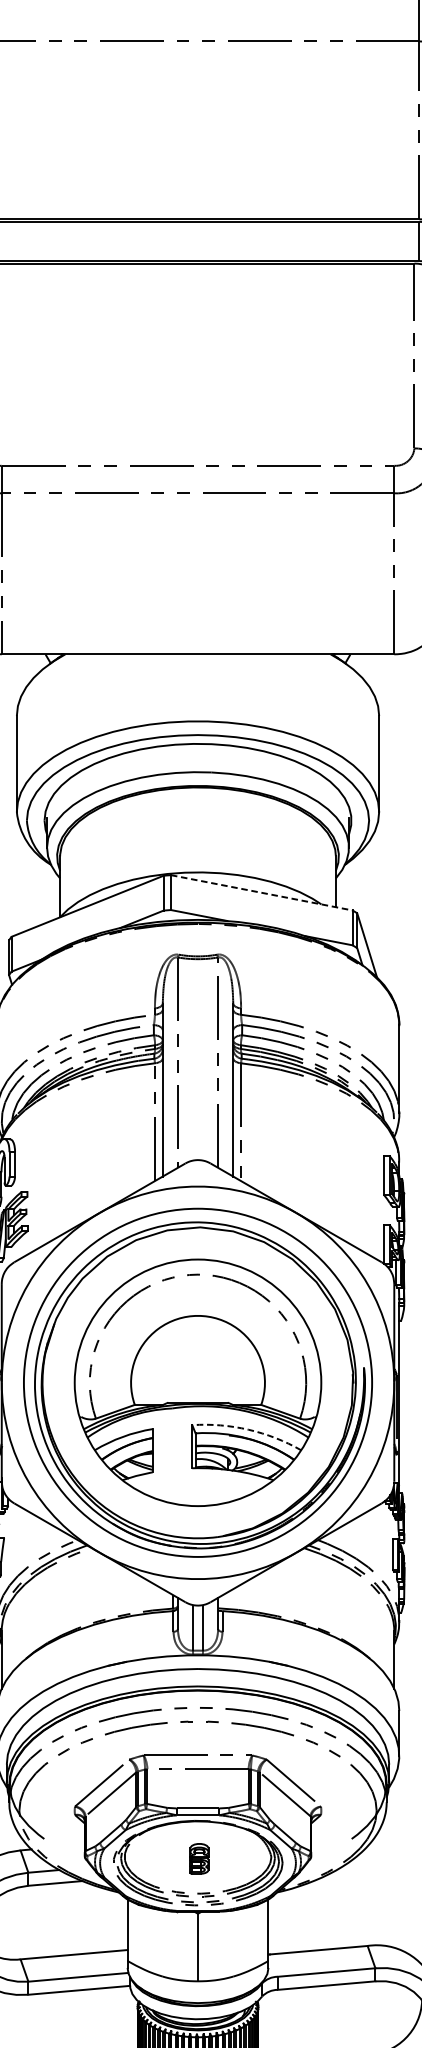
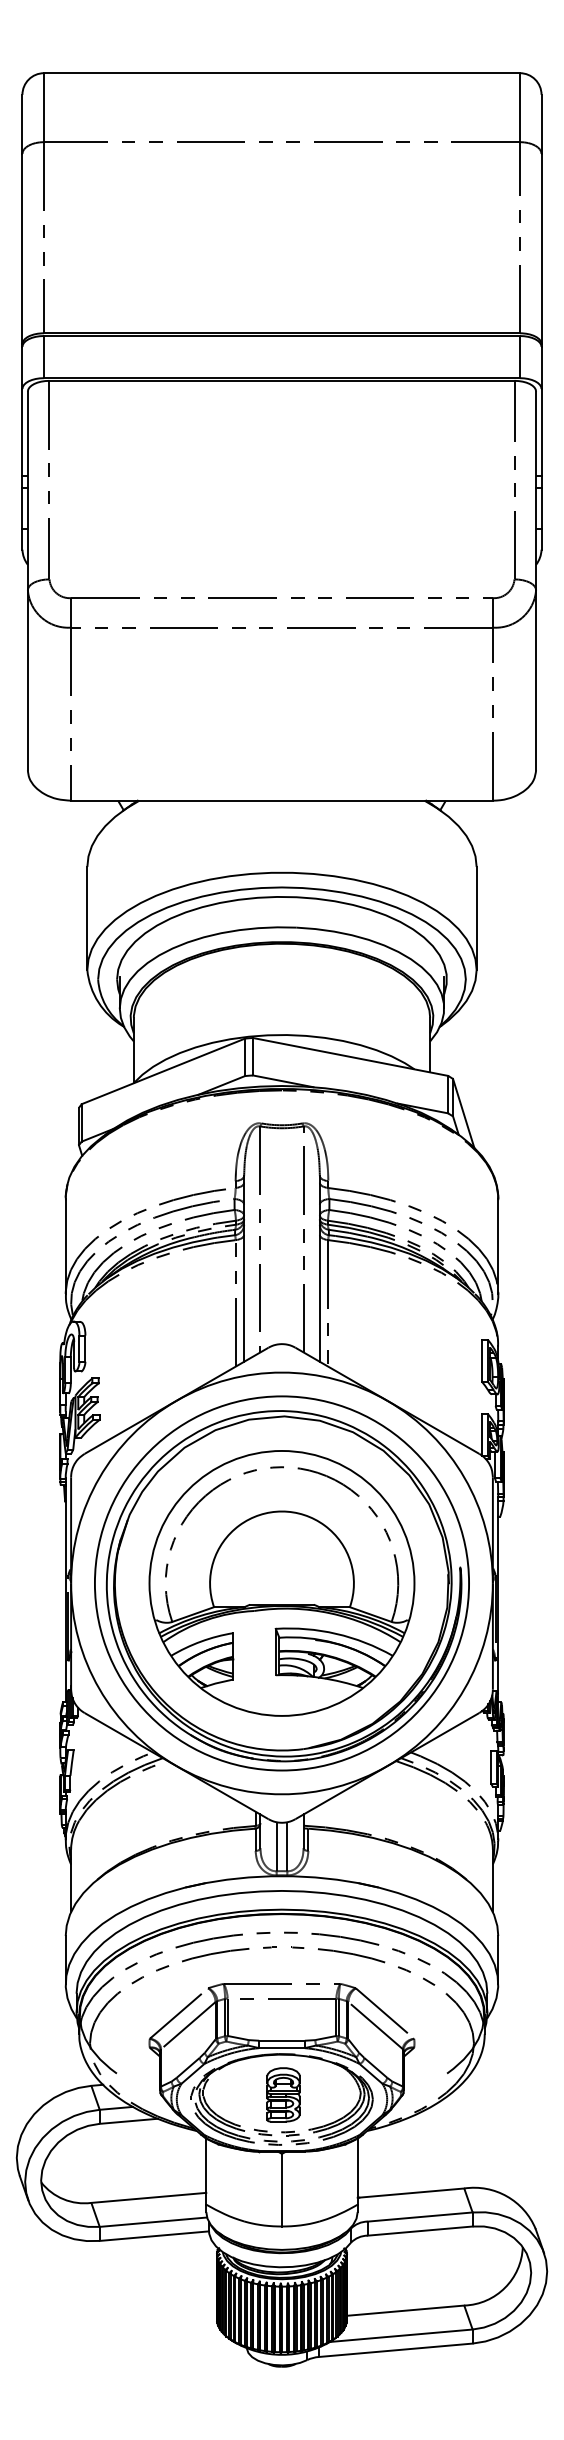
line: (262, 893) -> (351, 1057), dashed -> solid
arc: (248, 1429) -> (336, 1633), dashed -> solid
part: (199, 1858) -> (283, 2094), size x1.67

